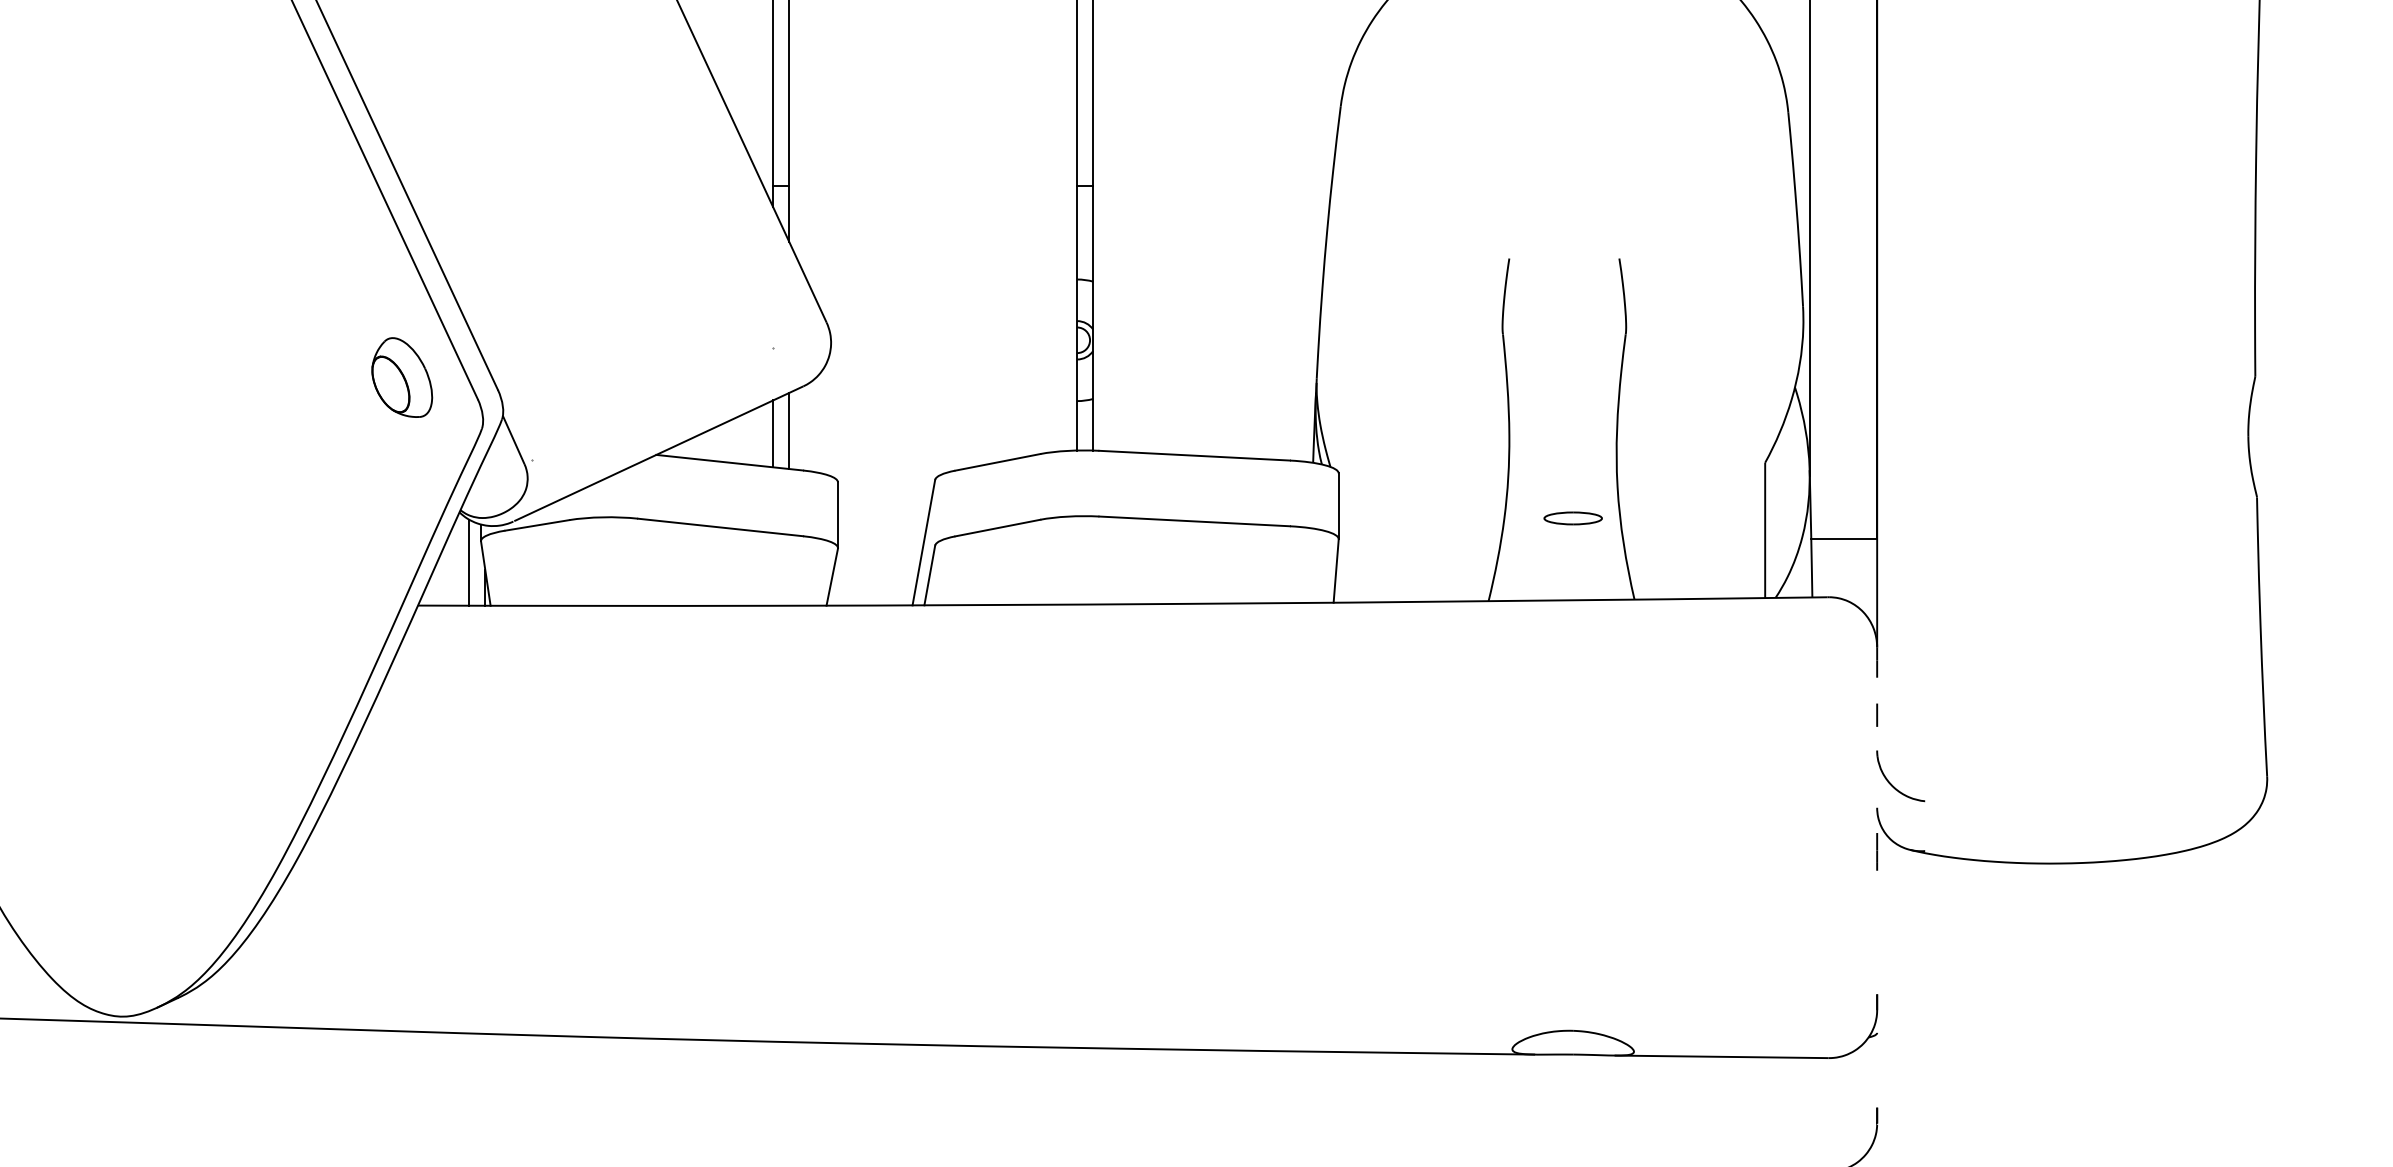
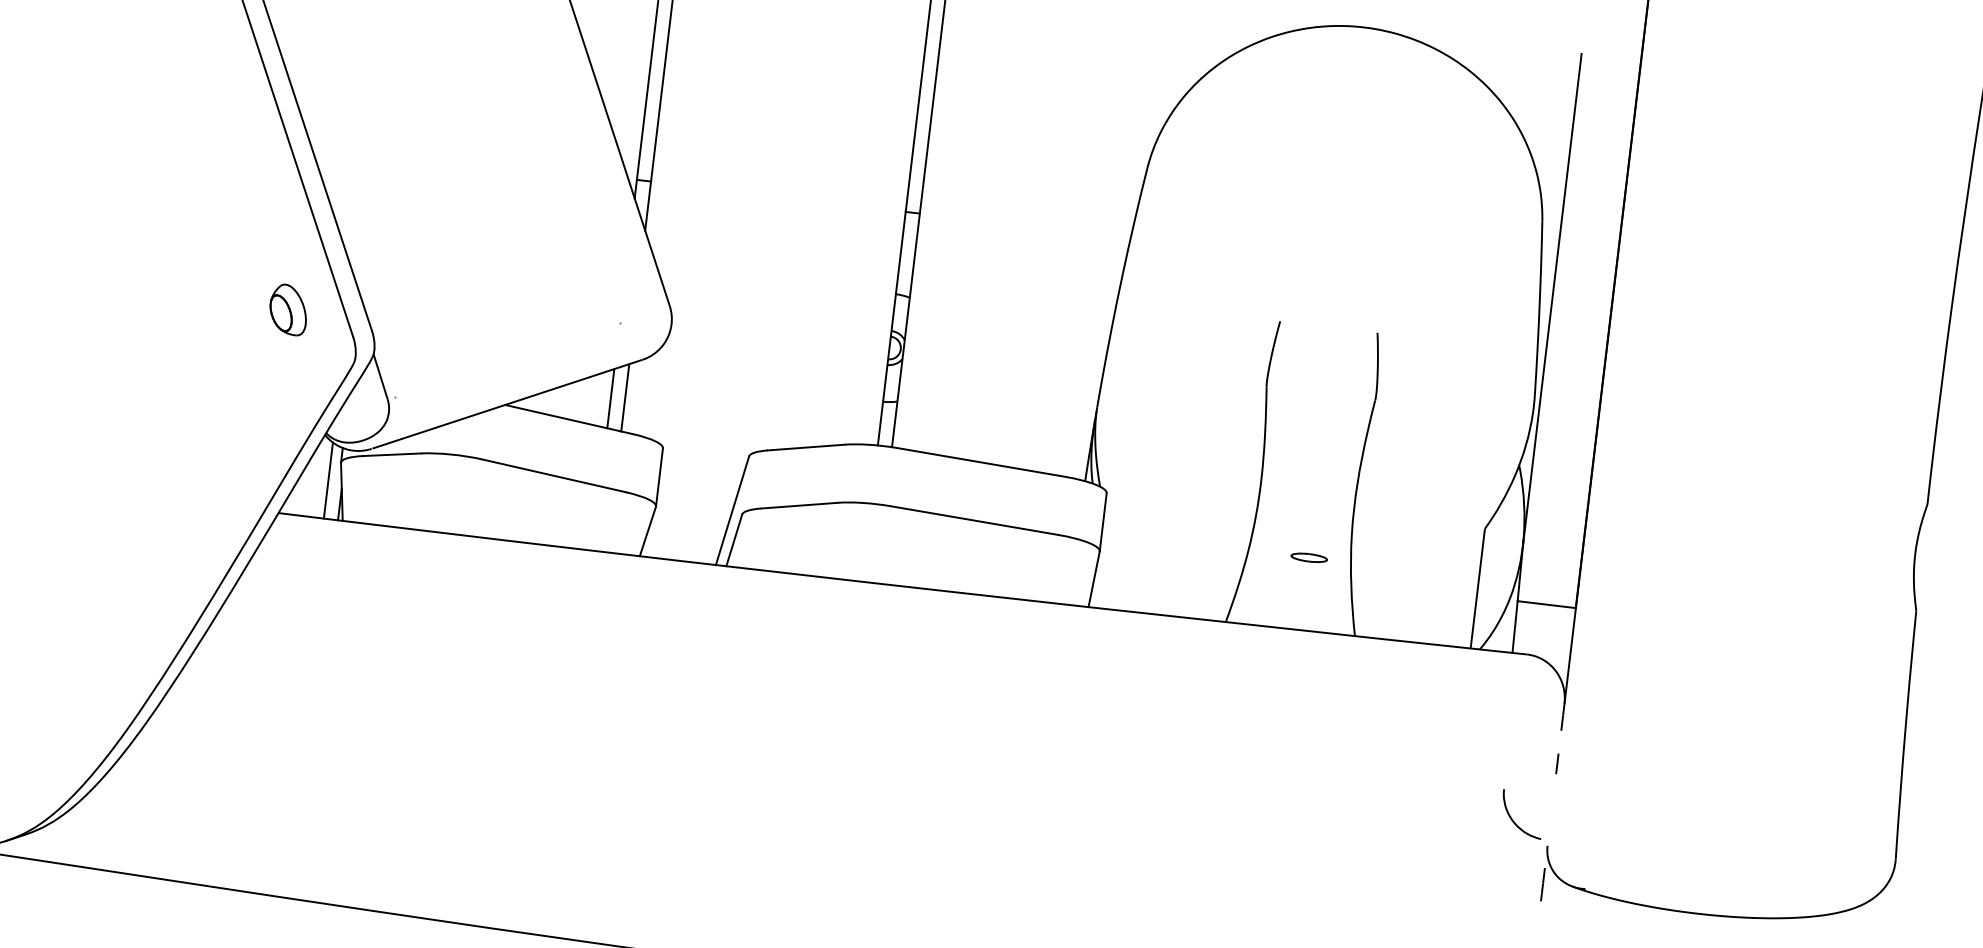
part: (402, 377) -> (288, 309), size x0.7
part: (1572, 518) -> (1308, 557), size x0.7
part: (1892, 784) -> (1514, 820), moved

